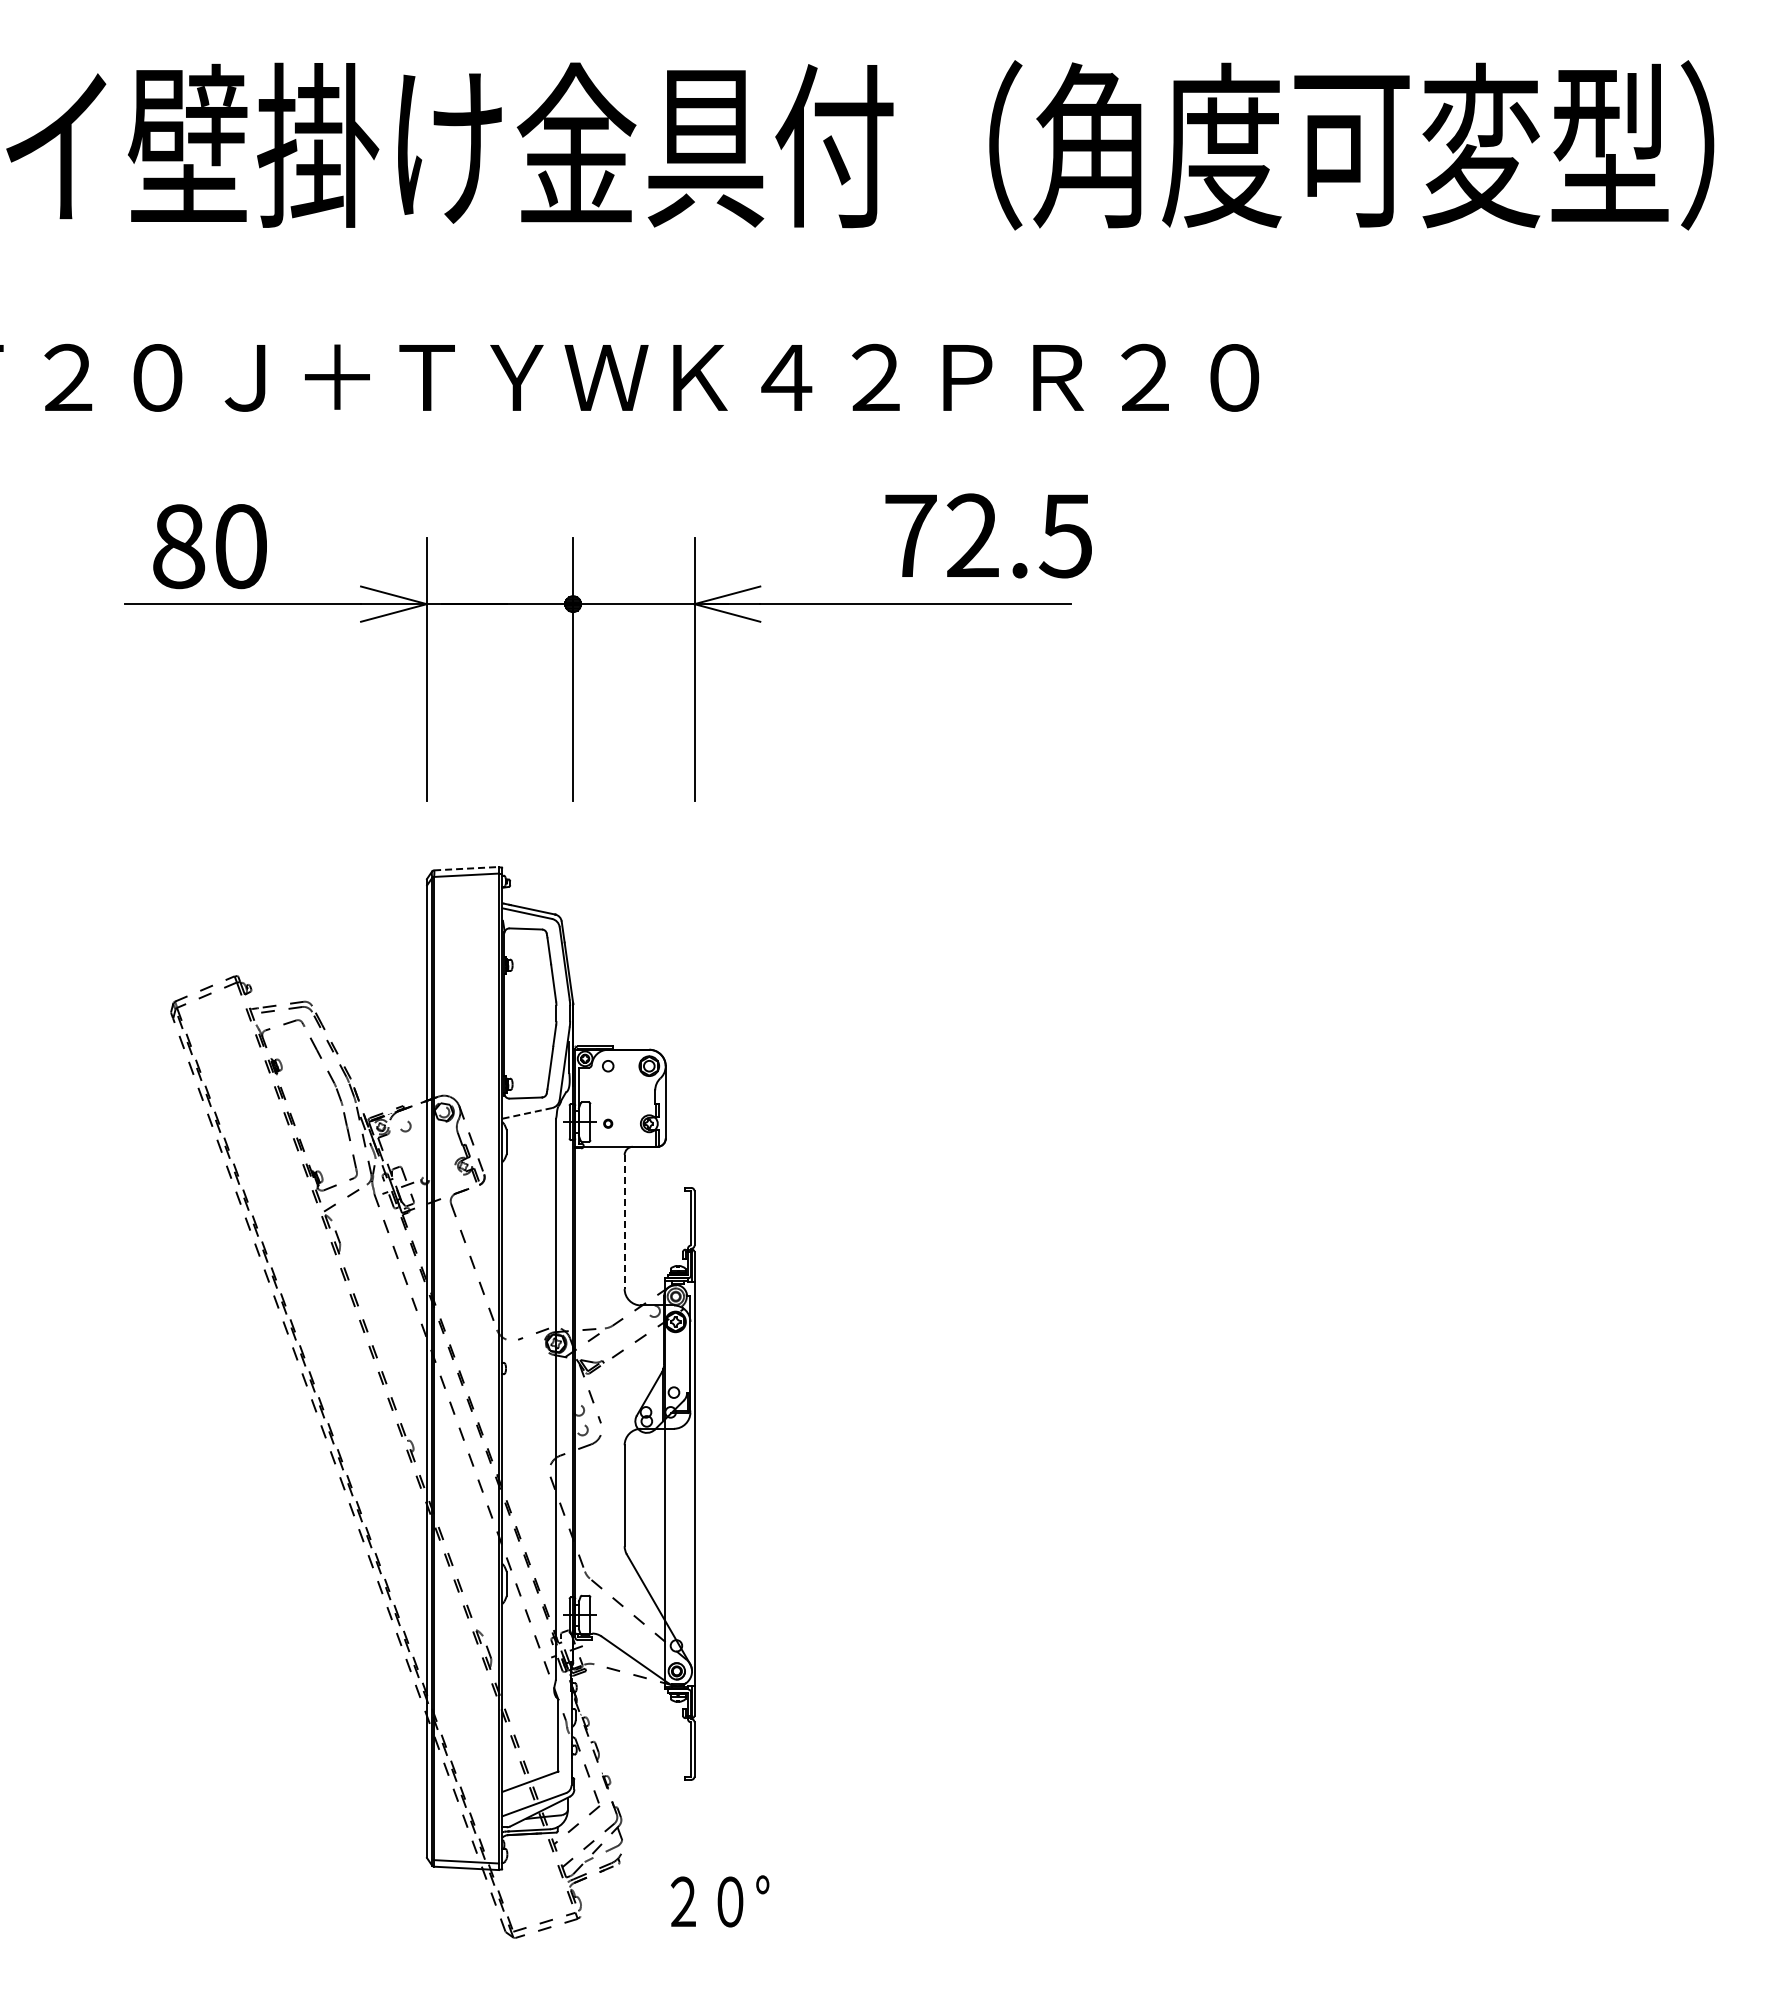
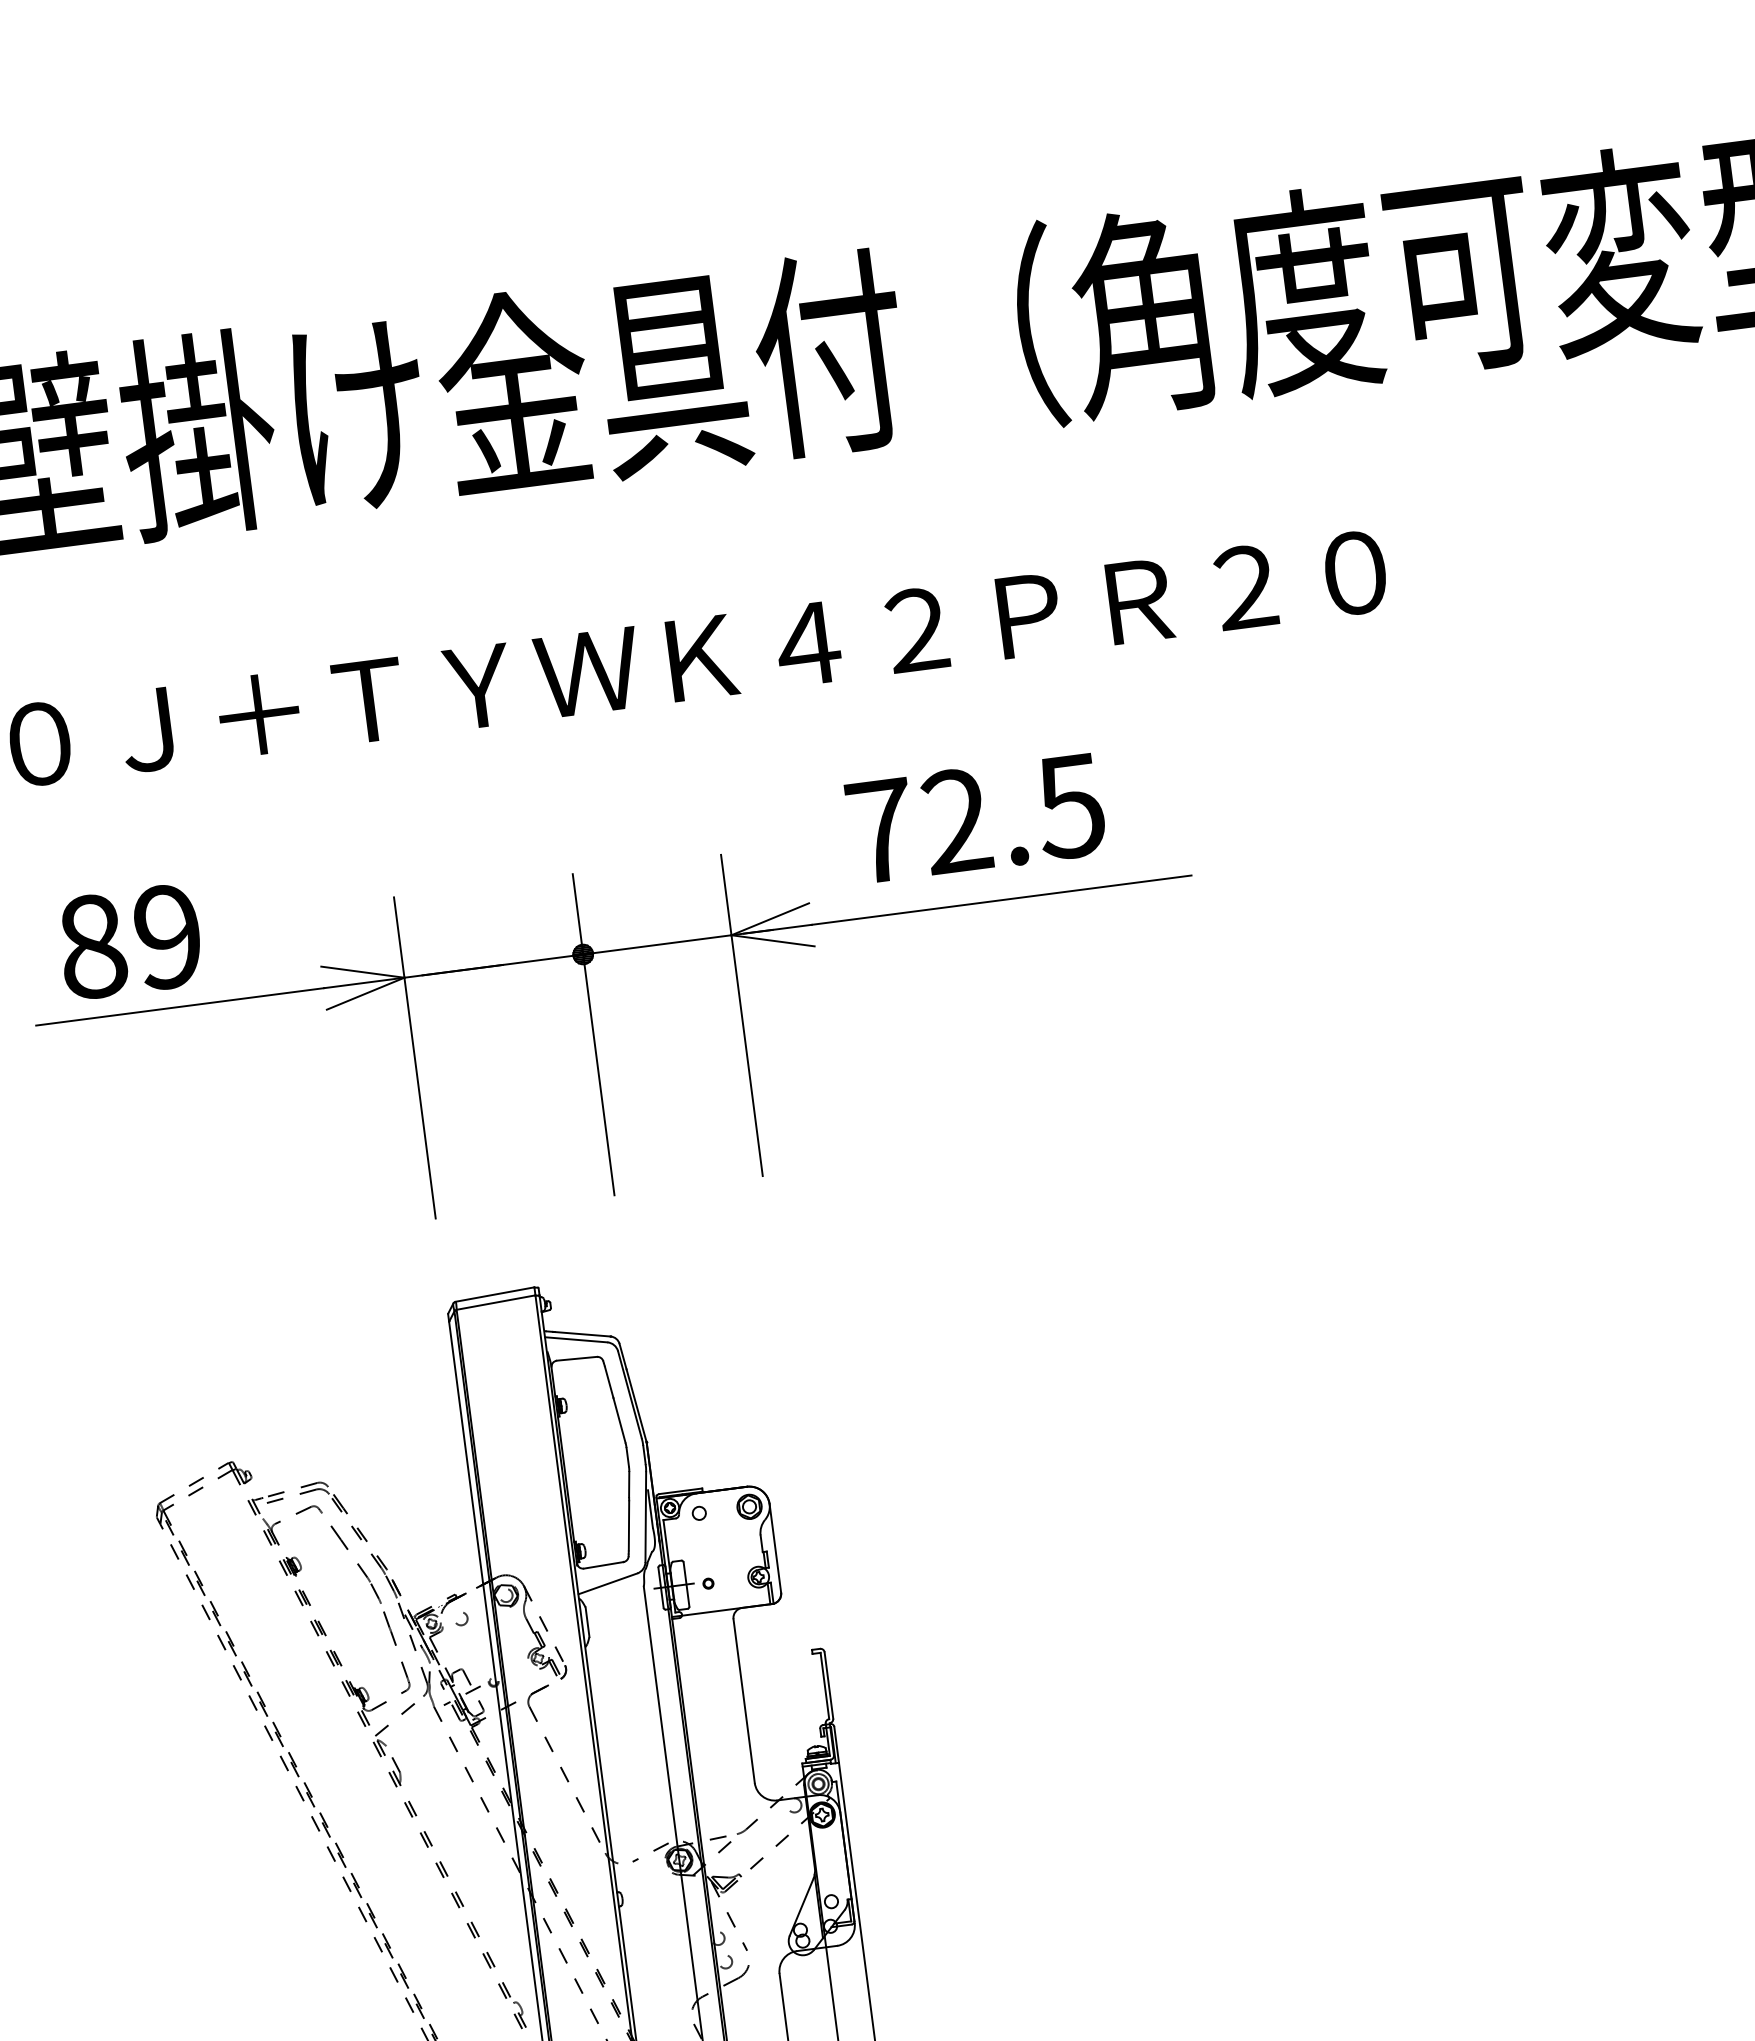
text: (988, 535) -> (975, 818), moved
text: (240, 546) -> (167, 936), 80 -> 89
line: (466, 868) -> (494, 1294), dashed -> solid
line: (527, 1113) -> (608, 1583), dashed -> solid
line: (624, 1222) -> (744, 1701), dashed -> solid

